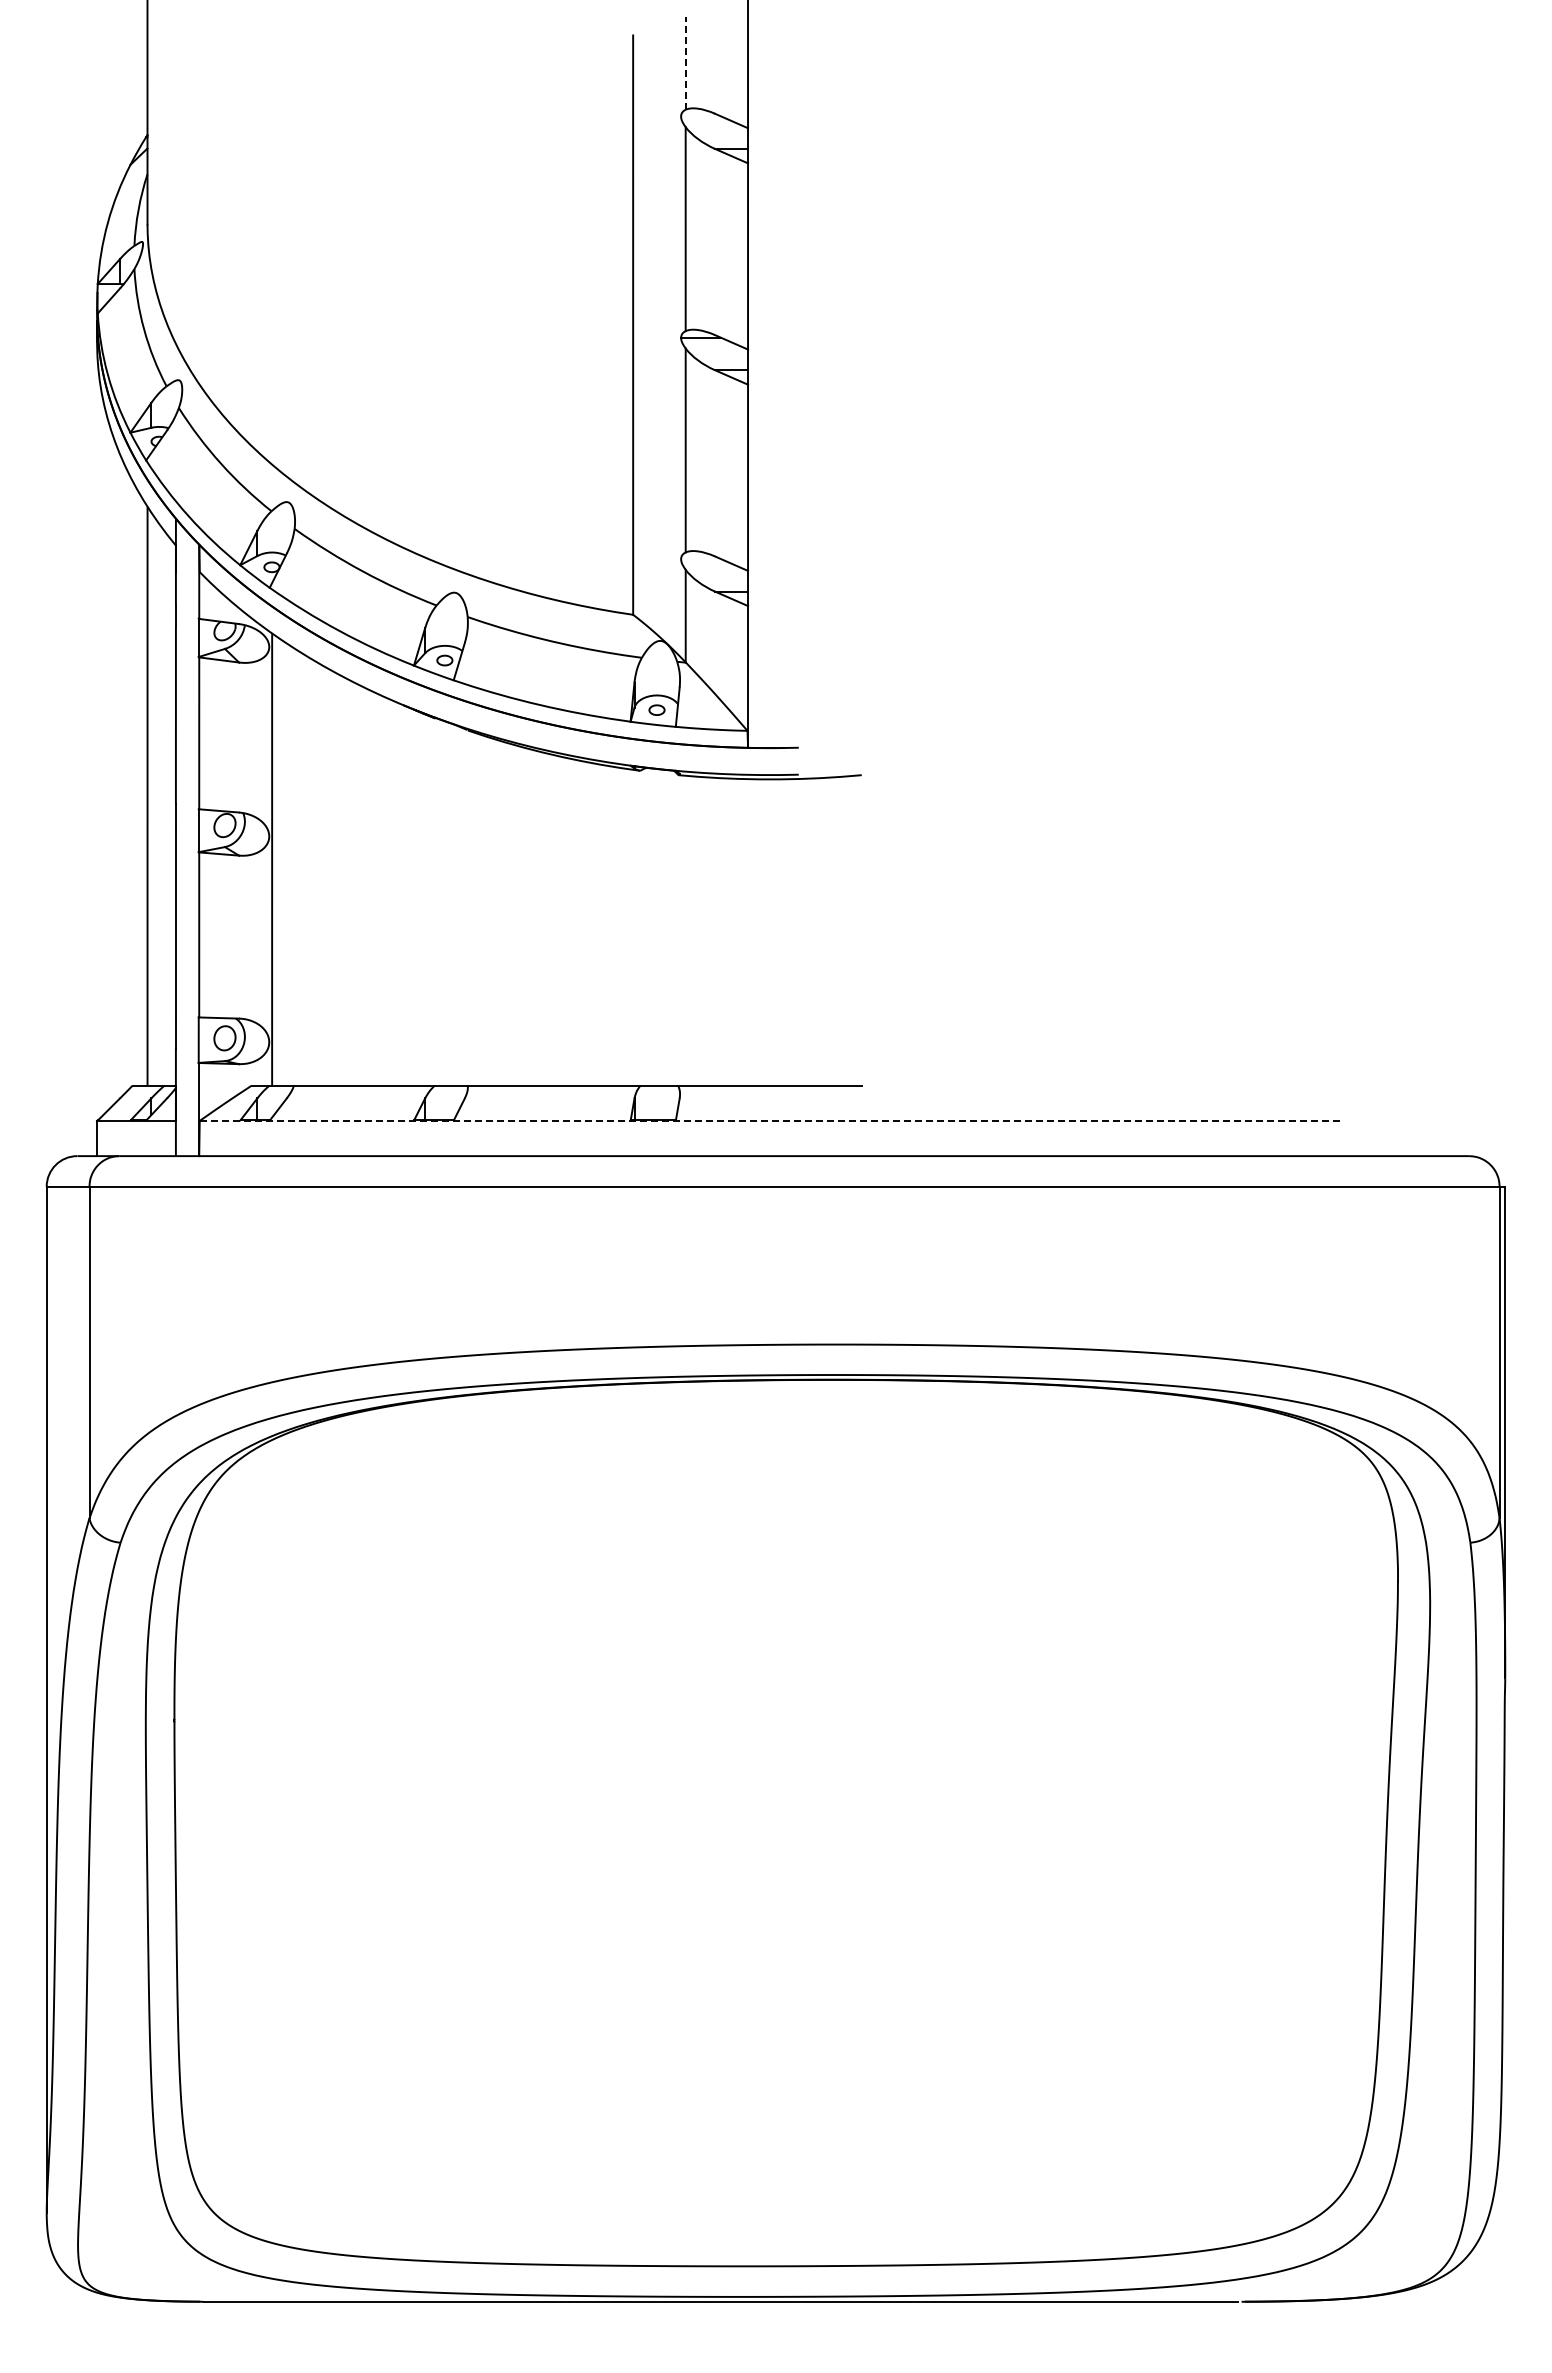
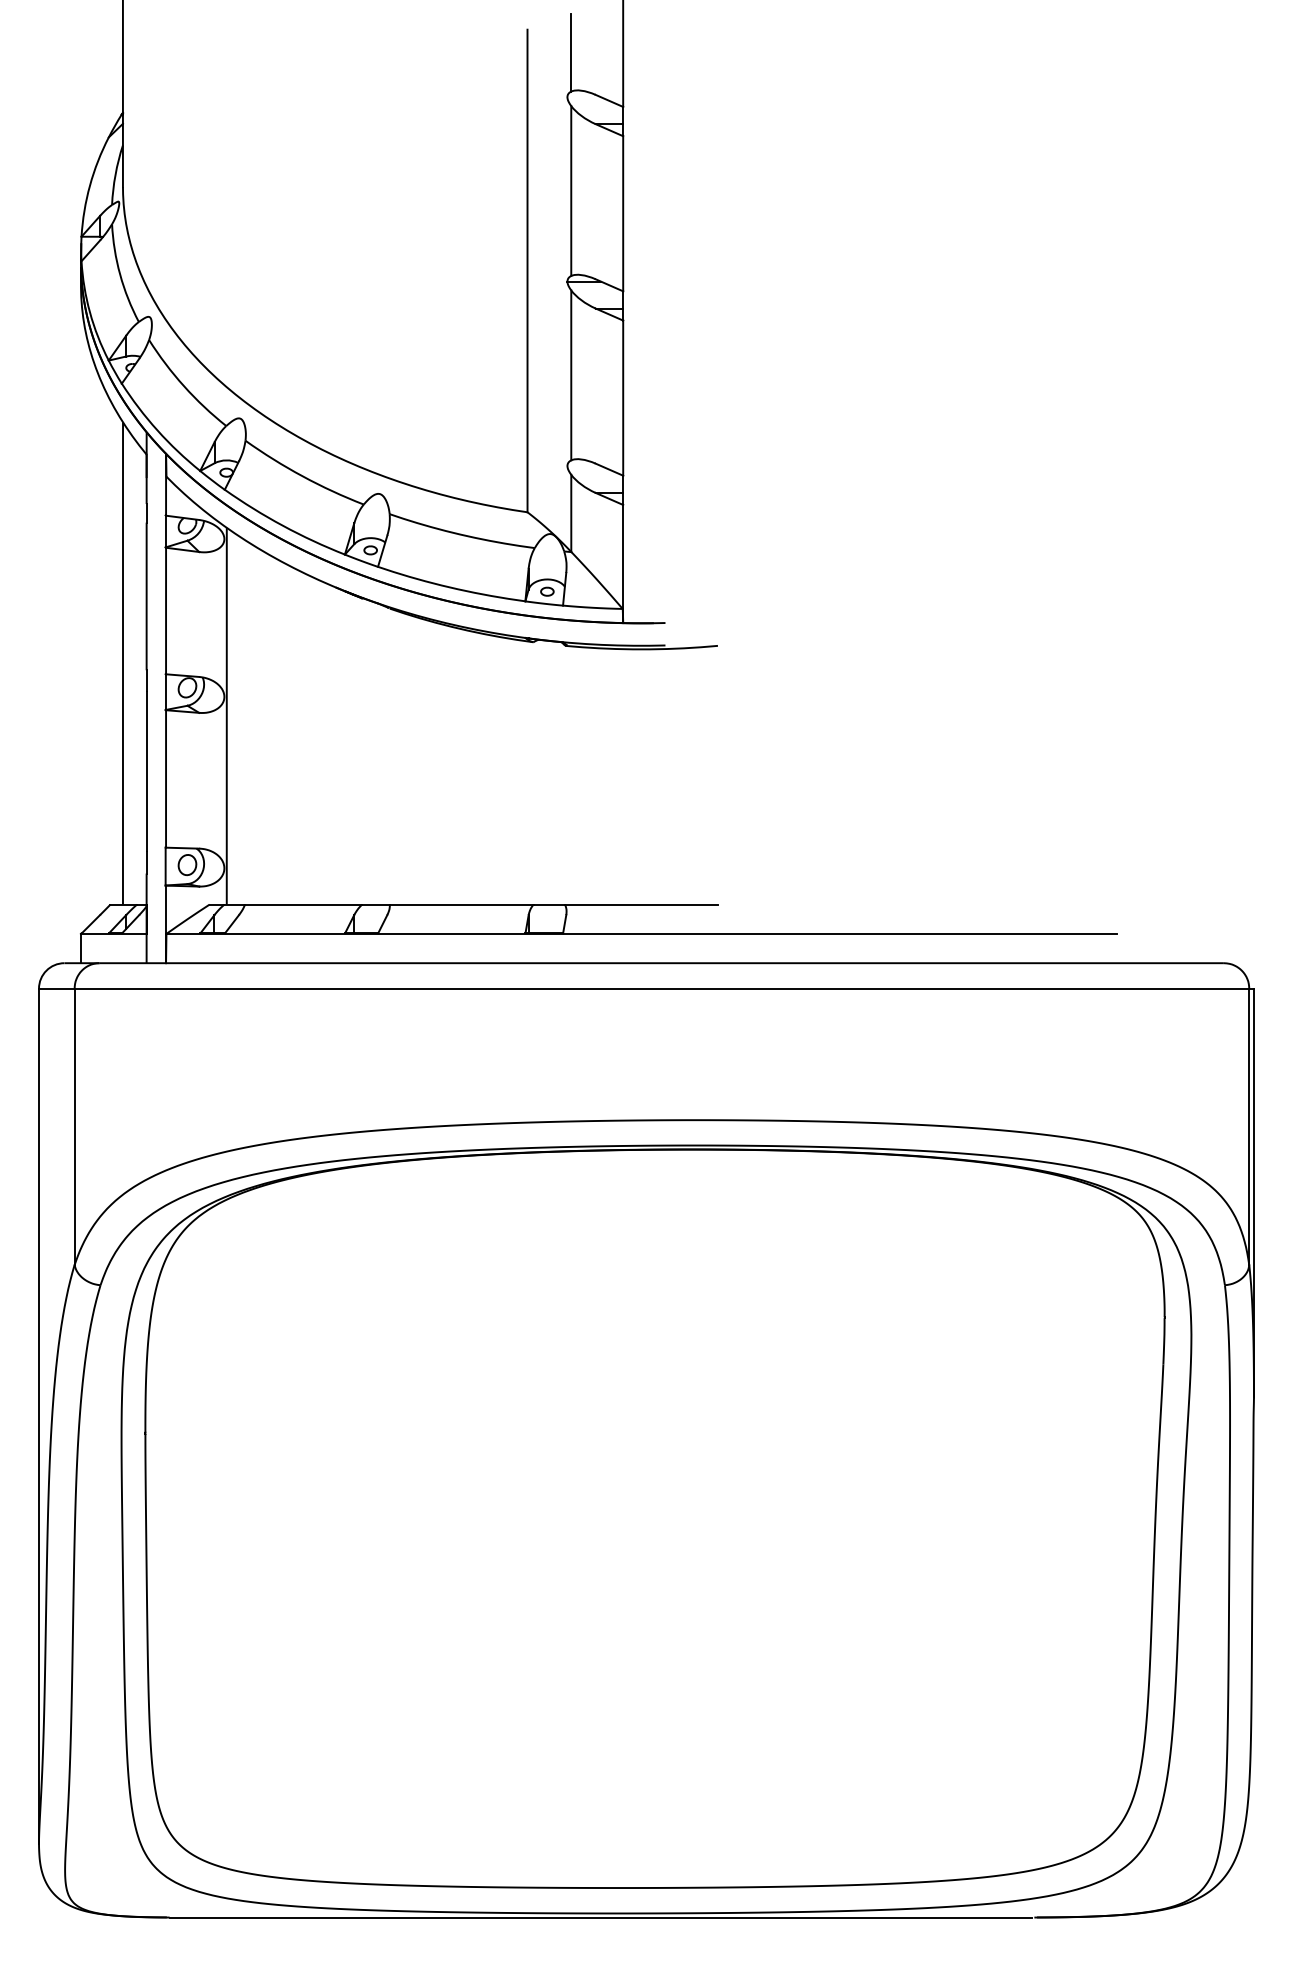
line: (685, 63) -> (571, 53), dashed -> solid
line: (769, 1120) -> (641, 933), dashed -> solid

